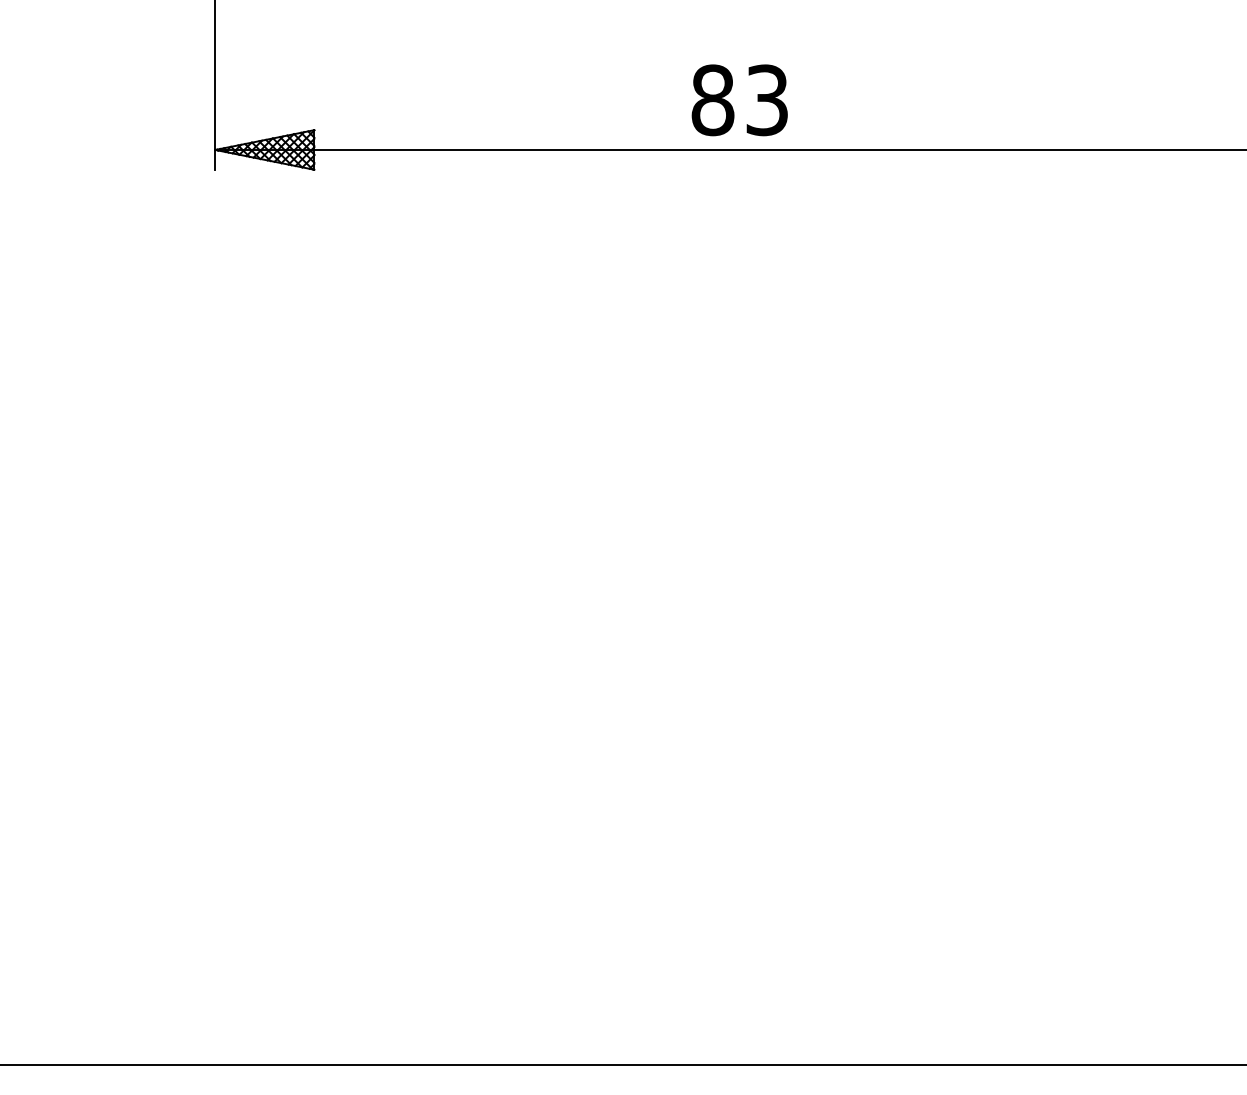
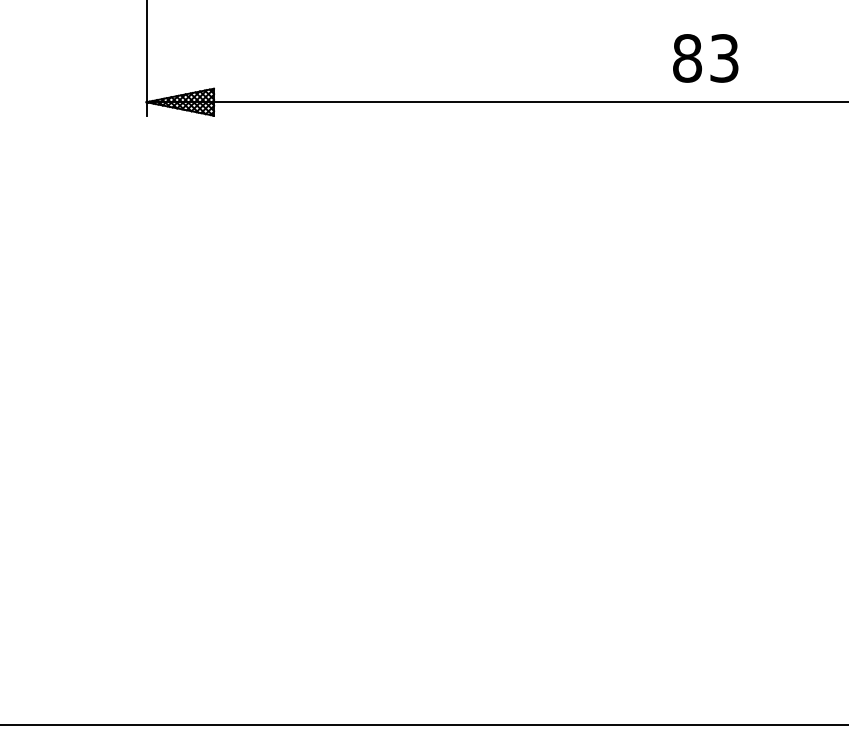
text: (739, 100) -> (705, 58), moved

